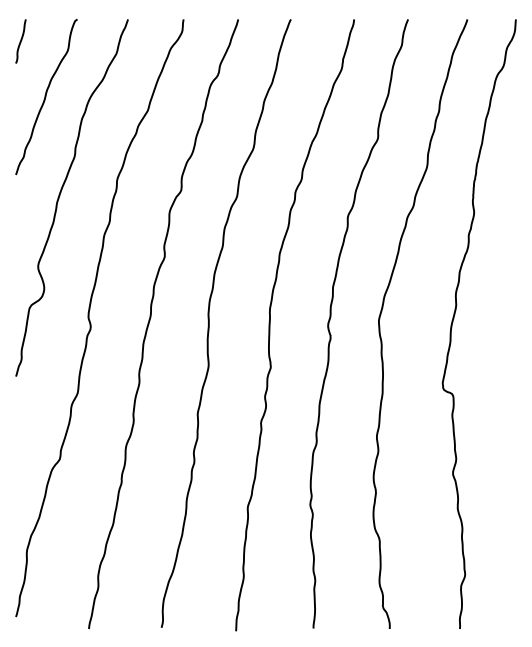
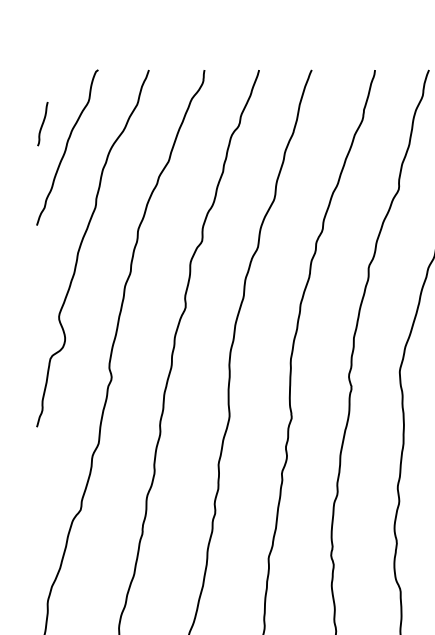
curve: (20, 41) -> (42, 124), moved

